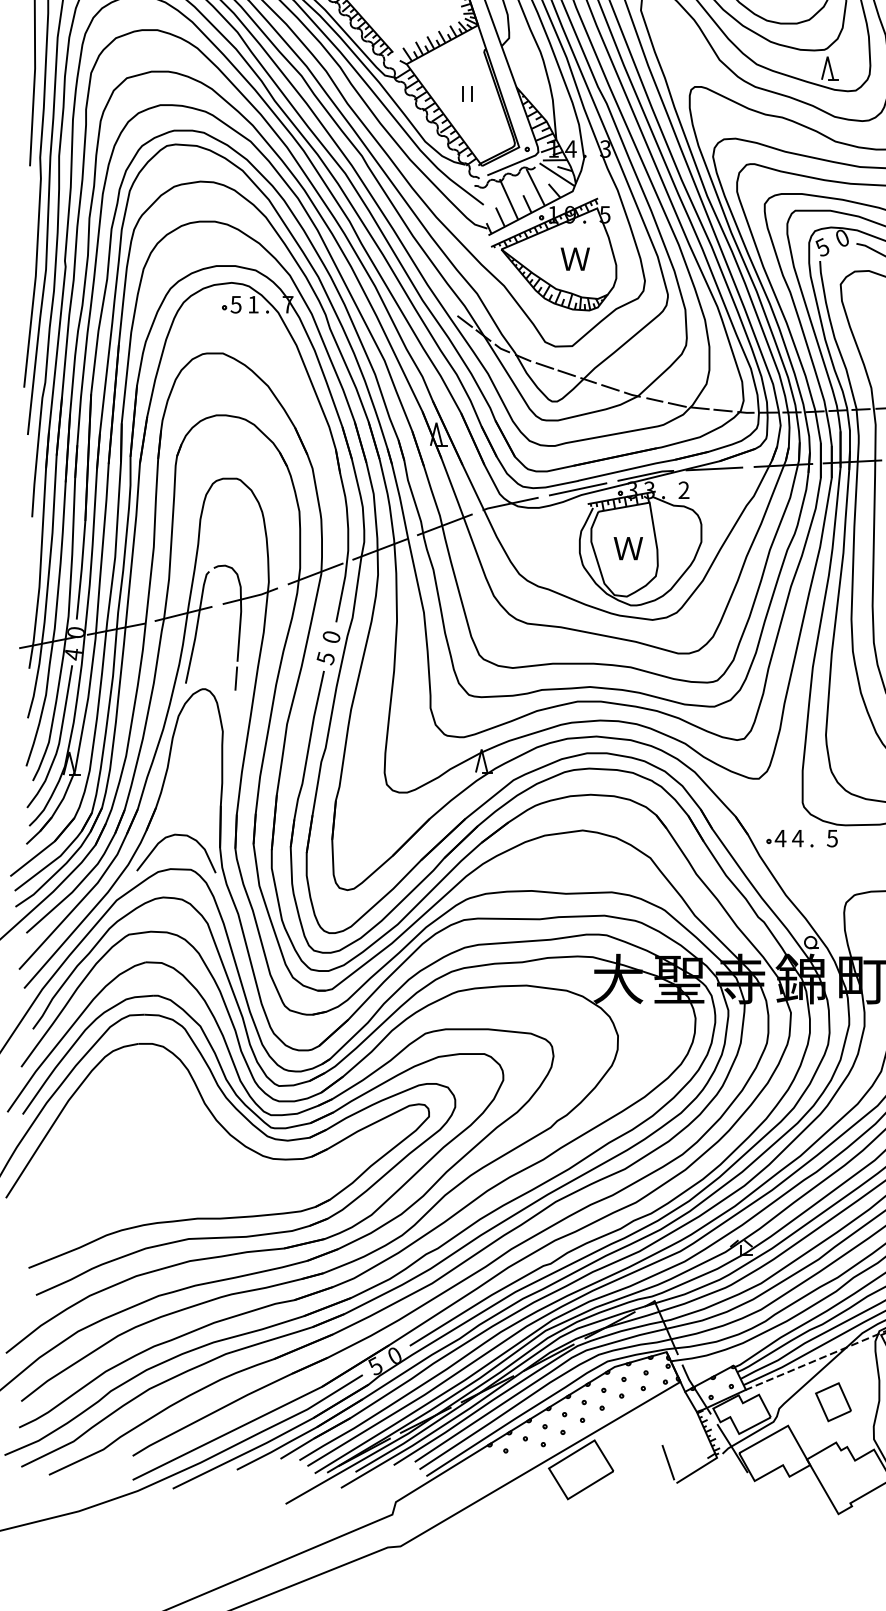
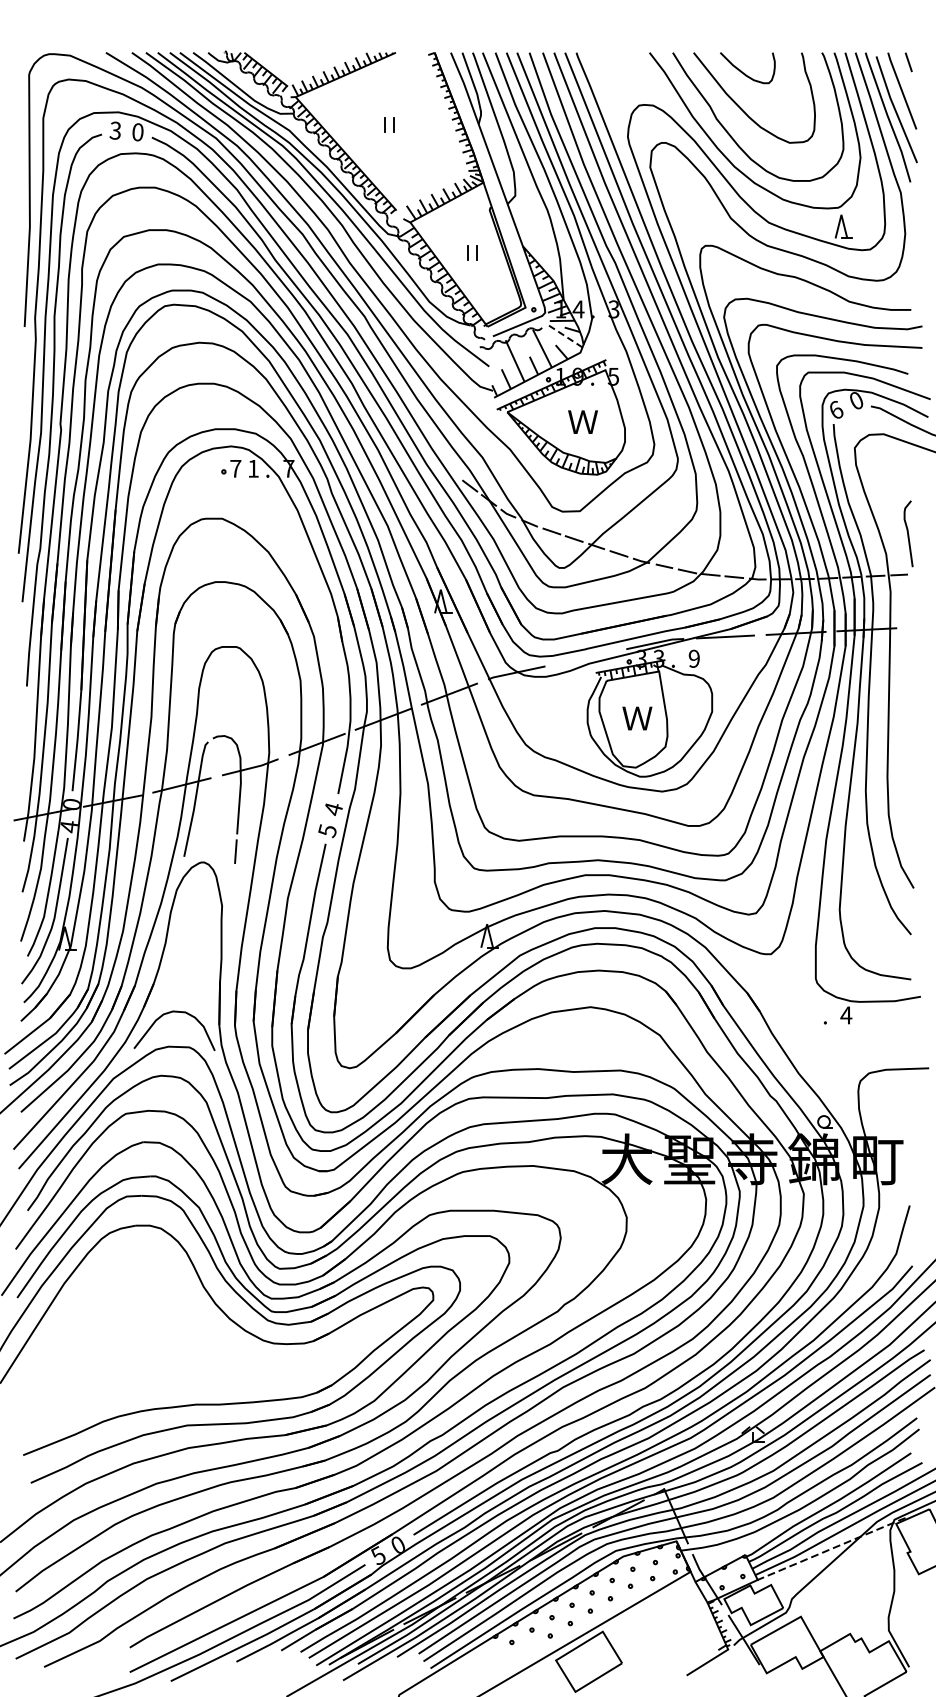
line: (557, 174) -> (564, 335), solid -> dashed
text: (822, 246) -> (836, 409), 5 -> 6
text: (235, 304) -> (235, 468), 5 -> 7
line: (577, 489) -> (585, 657), removed
text: (683, 489) -> (693, 658), 2 -> 9
text: (331, 637) -> (333, 809), 0 -> 4
part: (784, 838) -> (797, 1015), removed
text: (832, 838) -> (846, 1015), 5 -> 4
part: (833, 1402) -> (847, 1592), removed
line: (668, 1462) -> (678, 1654), removed

